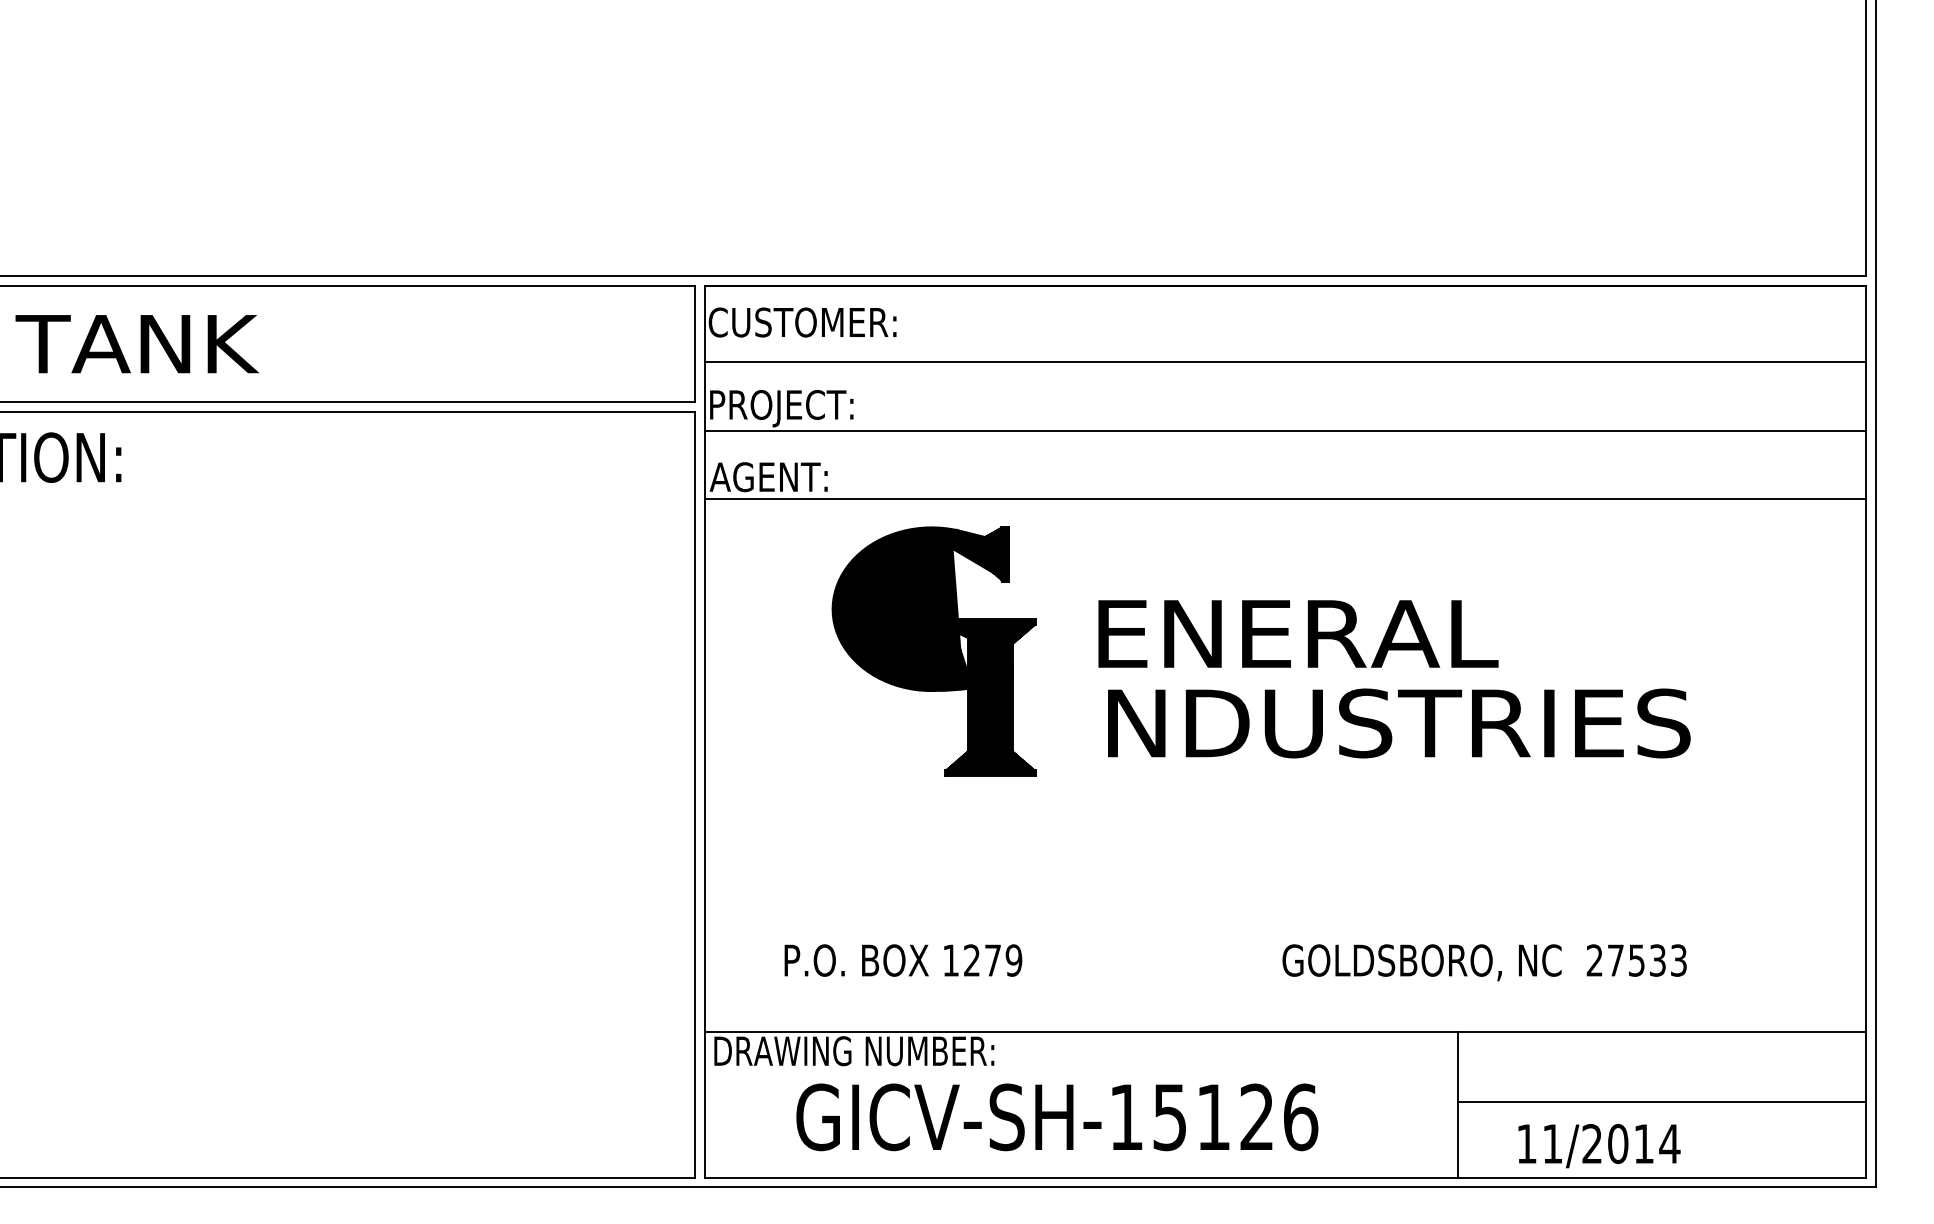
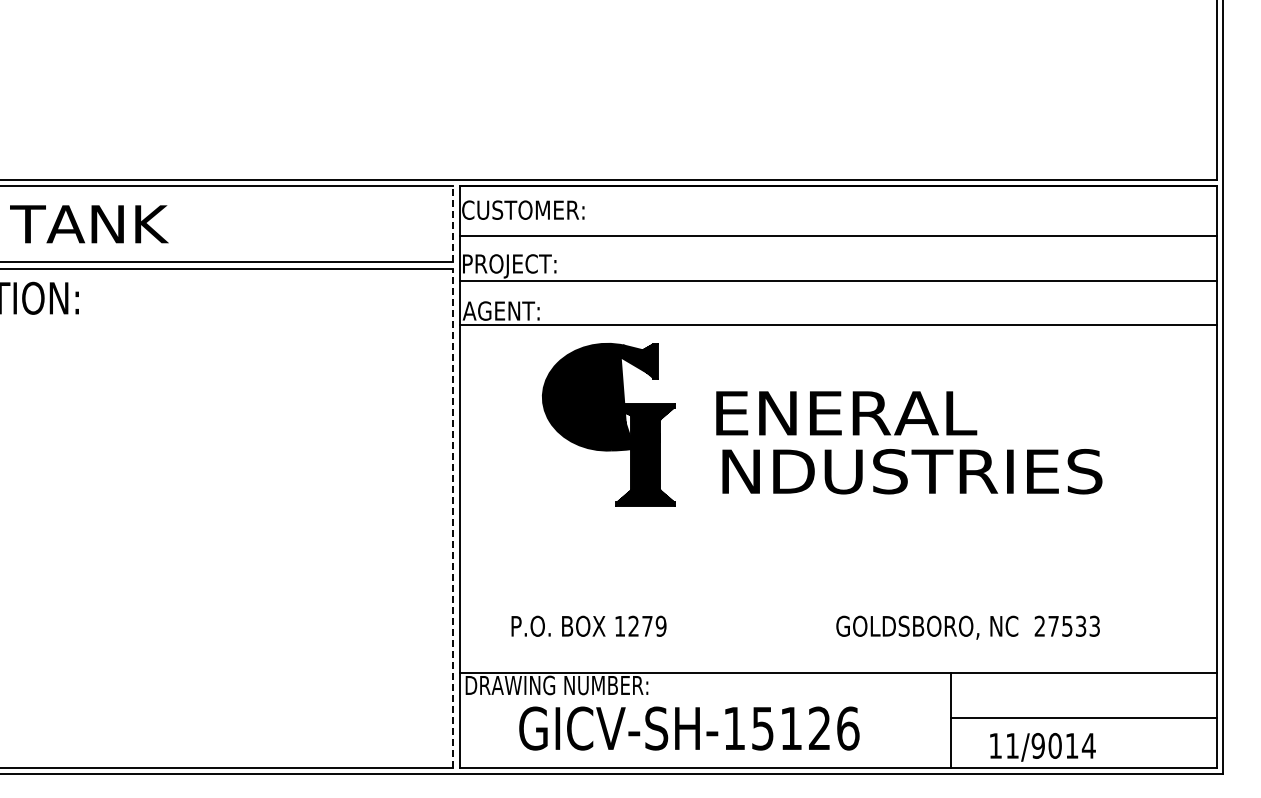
line: (695, 344) -> (453, 224), solid -> dashed
line: (695, 795) -> (453, 518), solid -> dashed
text: (1591, 1143) -> (1037, 745), 11/2014 -> 11/9014

